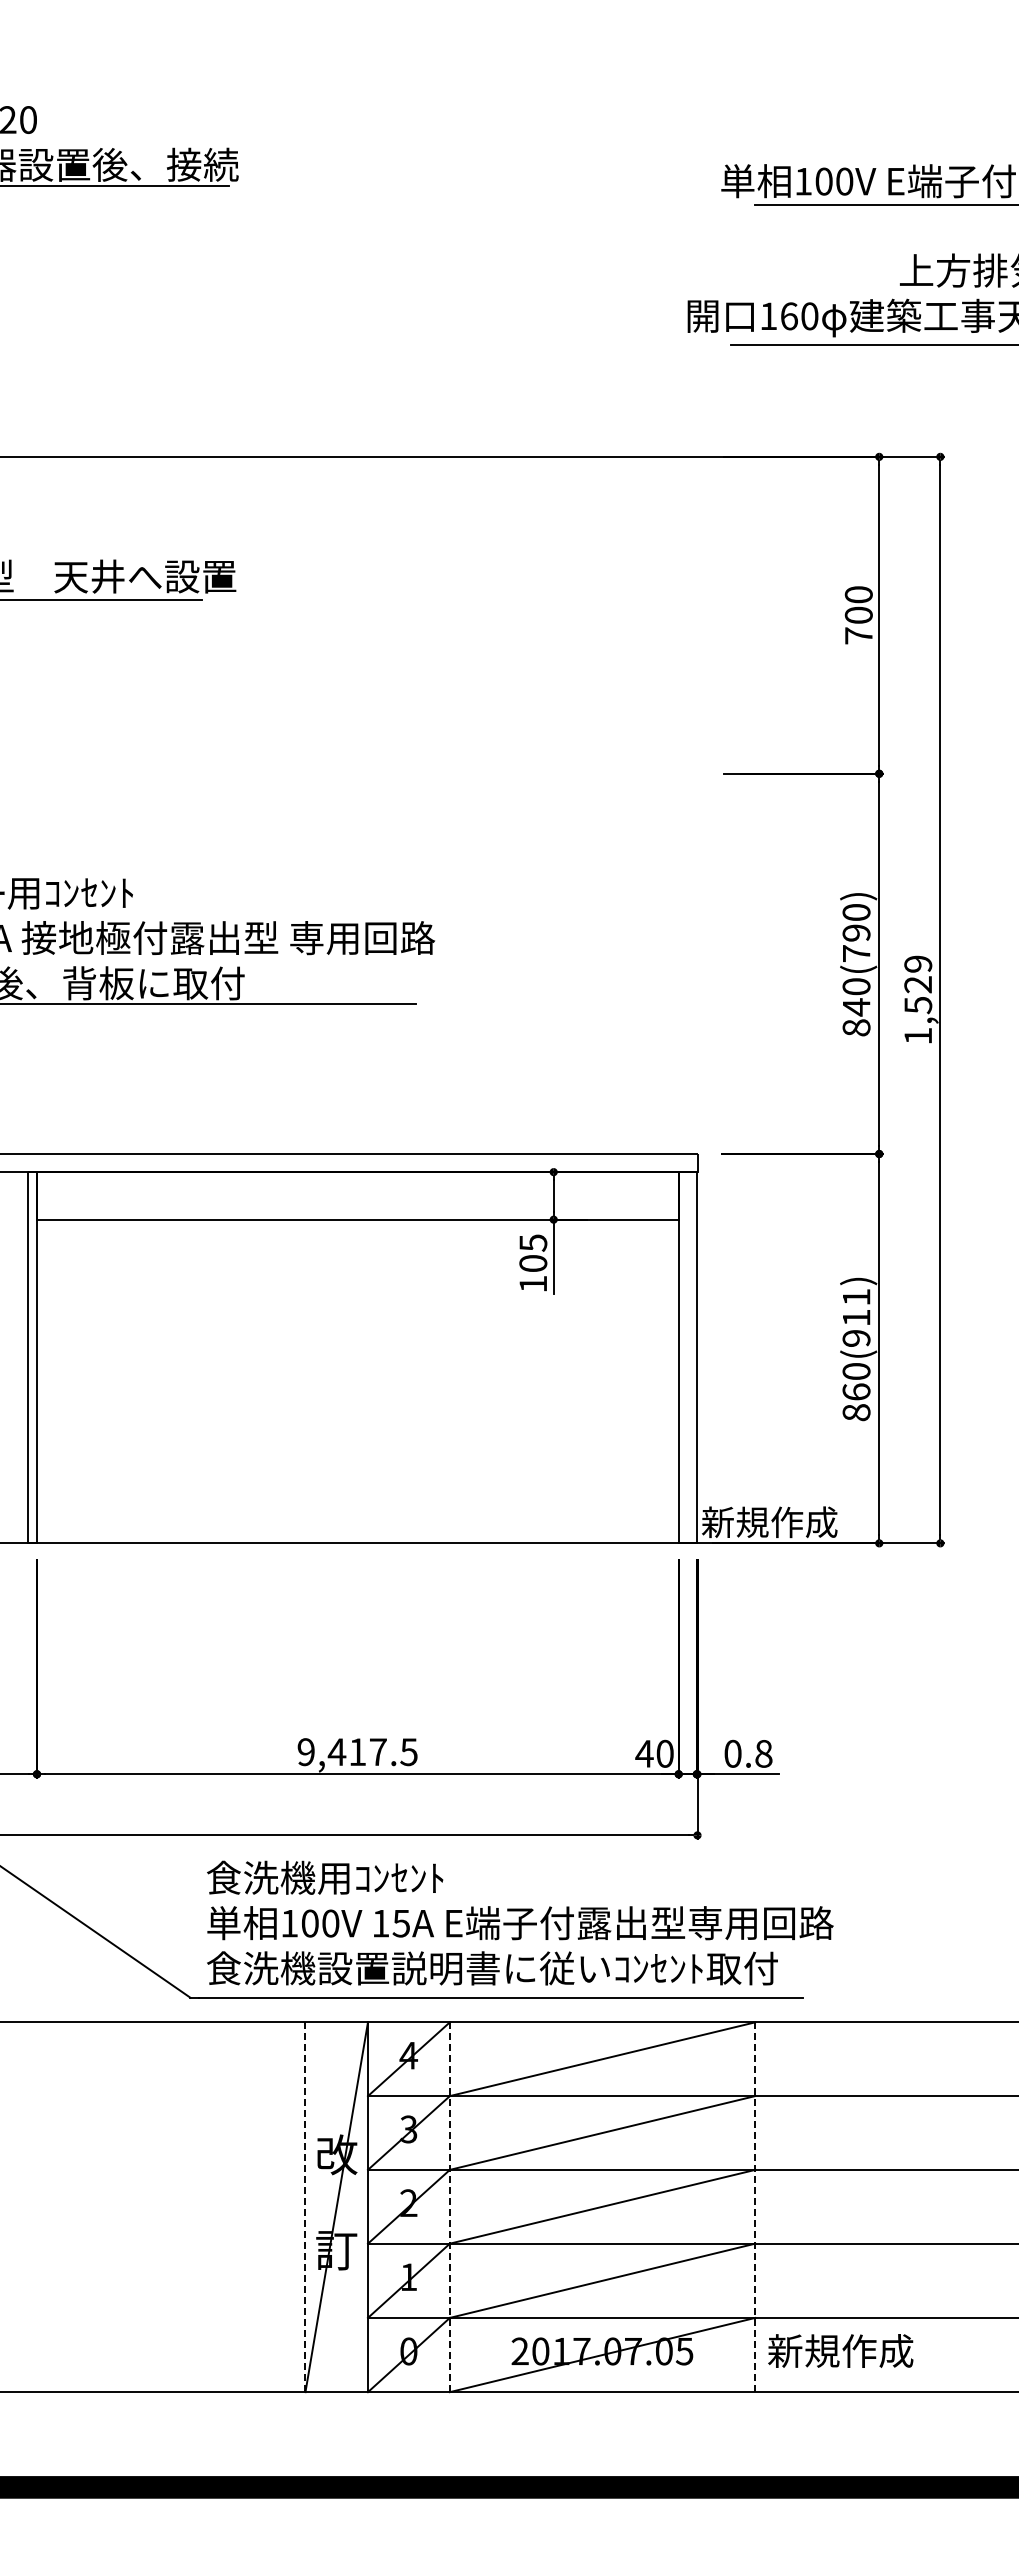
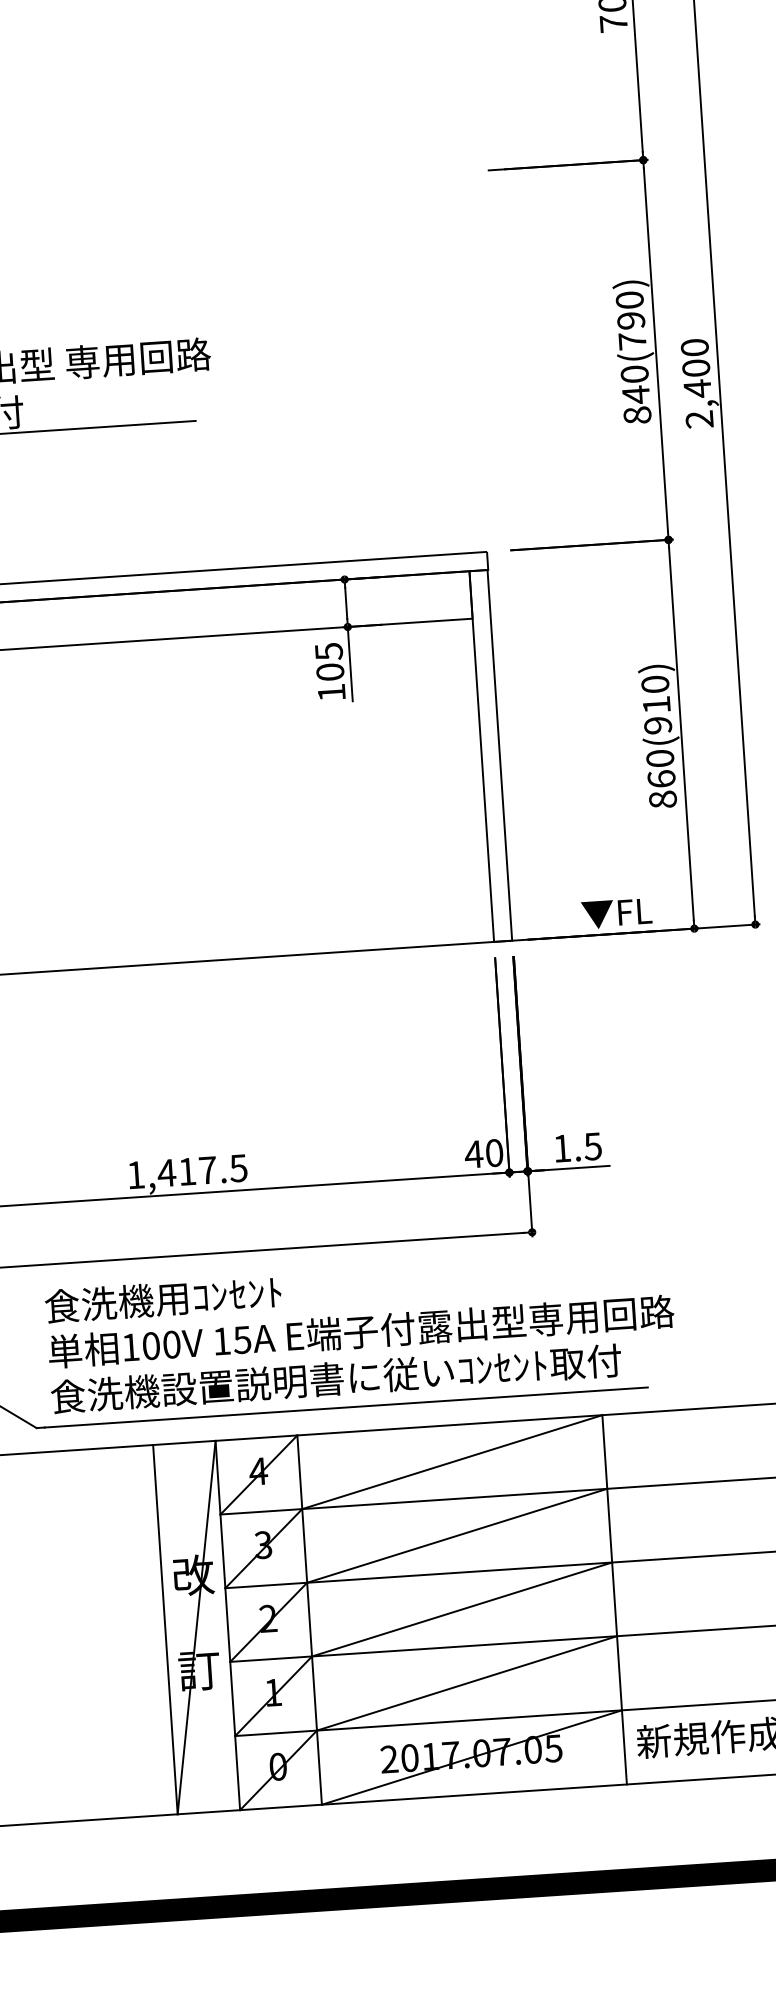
text: (918, 999) -> (697, 382), 1,529 -> 2,400
text: (856, 1296) -> (655, 683), 860(911) -> 860(910)
text: (769, 1522) -> (583, 915), 新規作成 -> ▼FL
text: (305, 1752) -> (135, 1175), 9,417.5 -> 1,417.5
text: (748, 1753) -> (577, 1147), 0.8 -> 1.5
line: (305, 2207) -> (165, 1629), dashed -> solid
line: (449, 2207) -> (309, 1620), dashed -> solid
line: (755, 2207) -> (614, 1600), dashed -> solid

